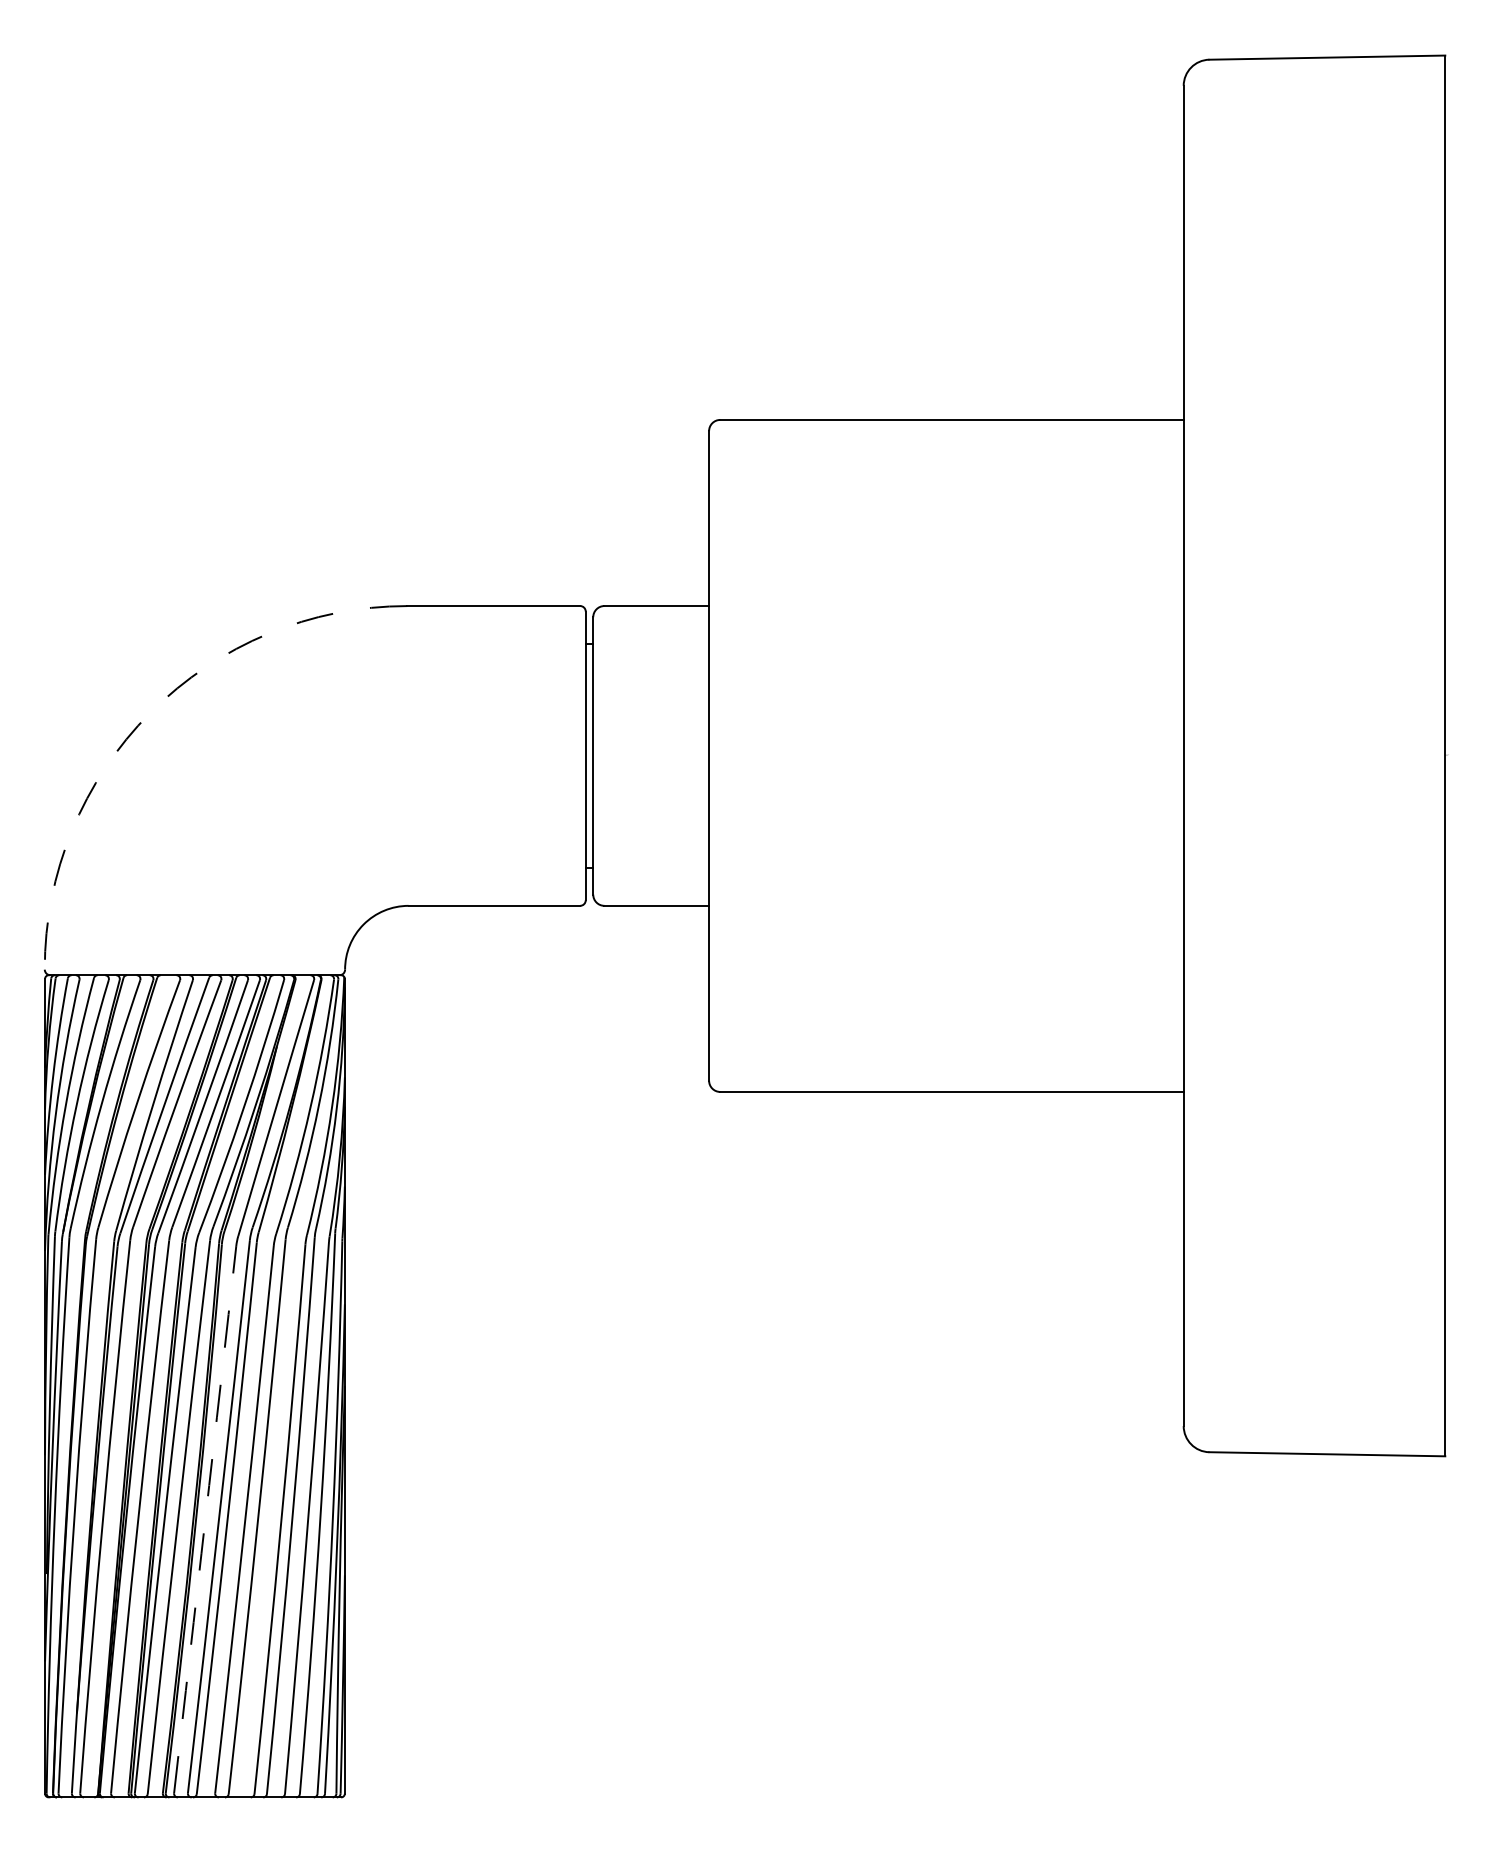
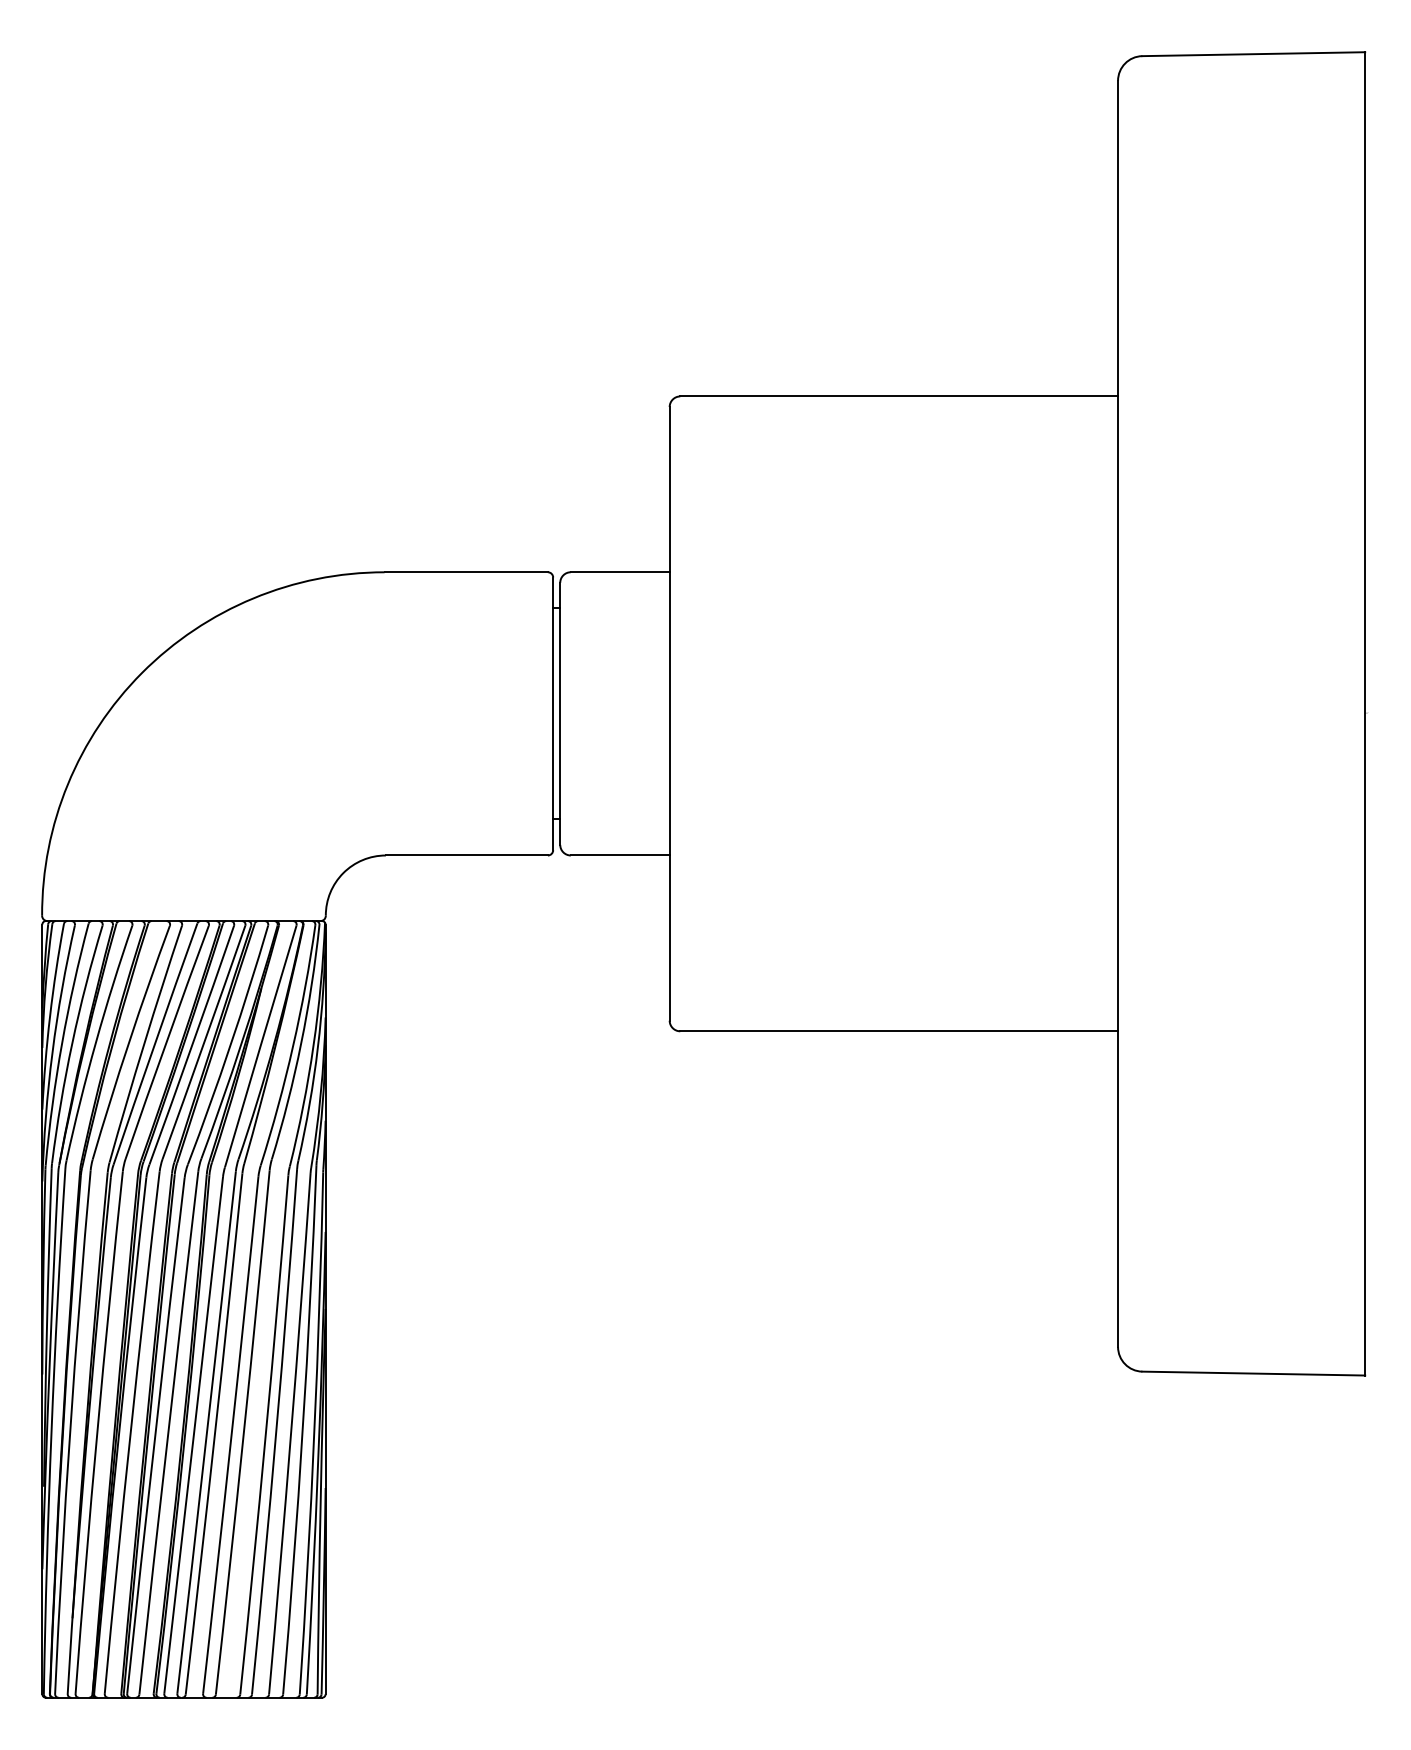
arc: (150, 712) -> (141, 672), dashed -> solid
arc: (205, 1519) -> (193, 1435), dashed -> solid

